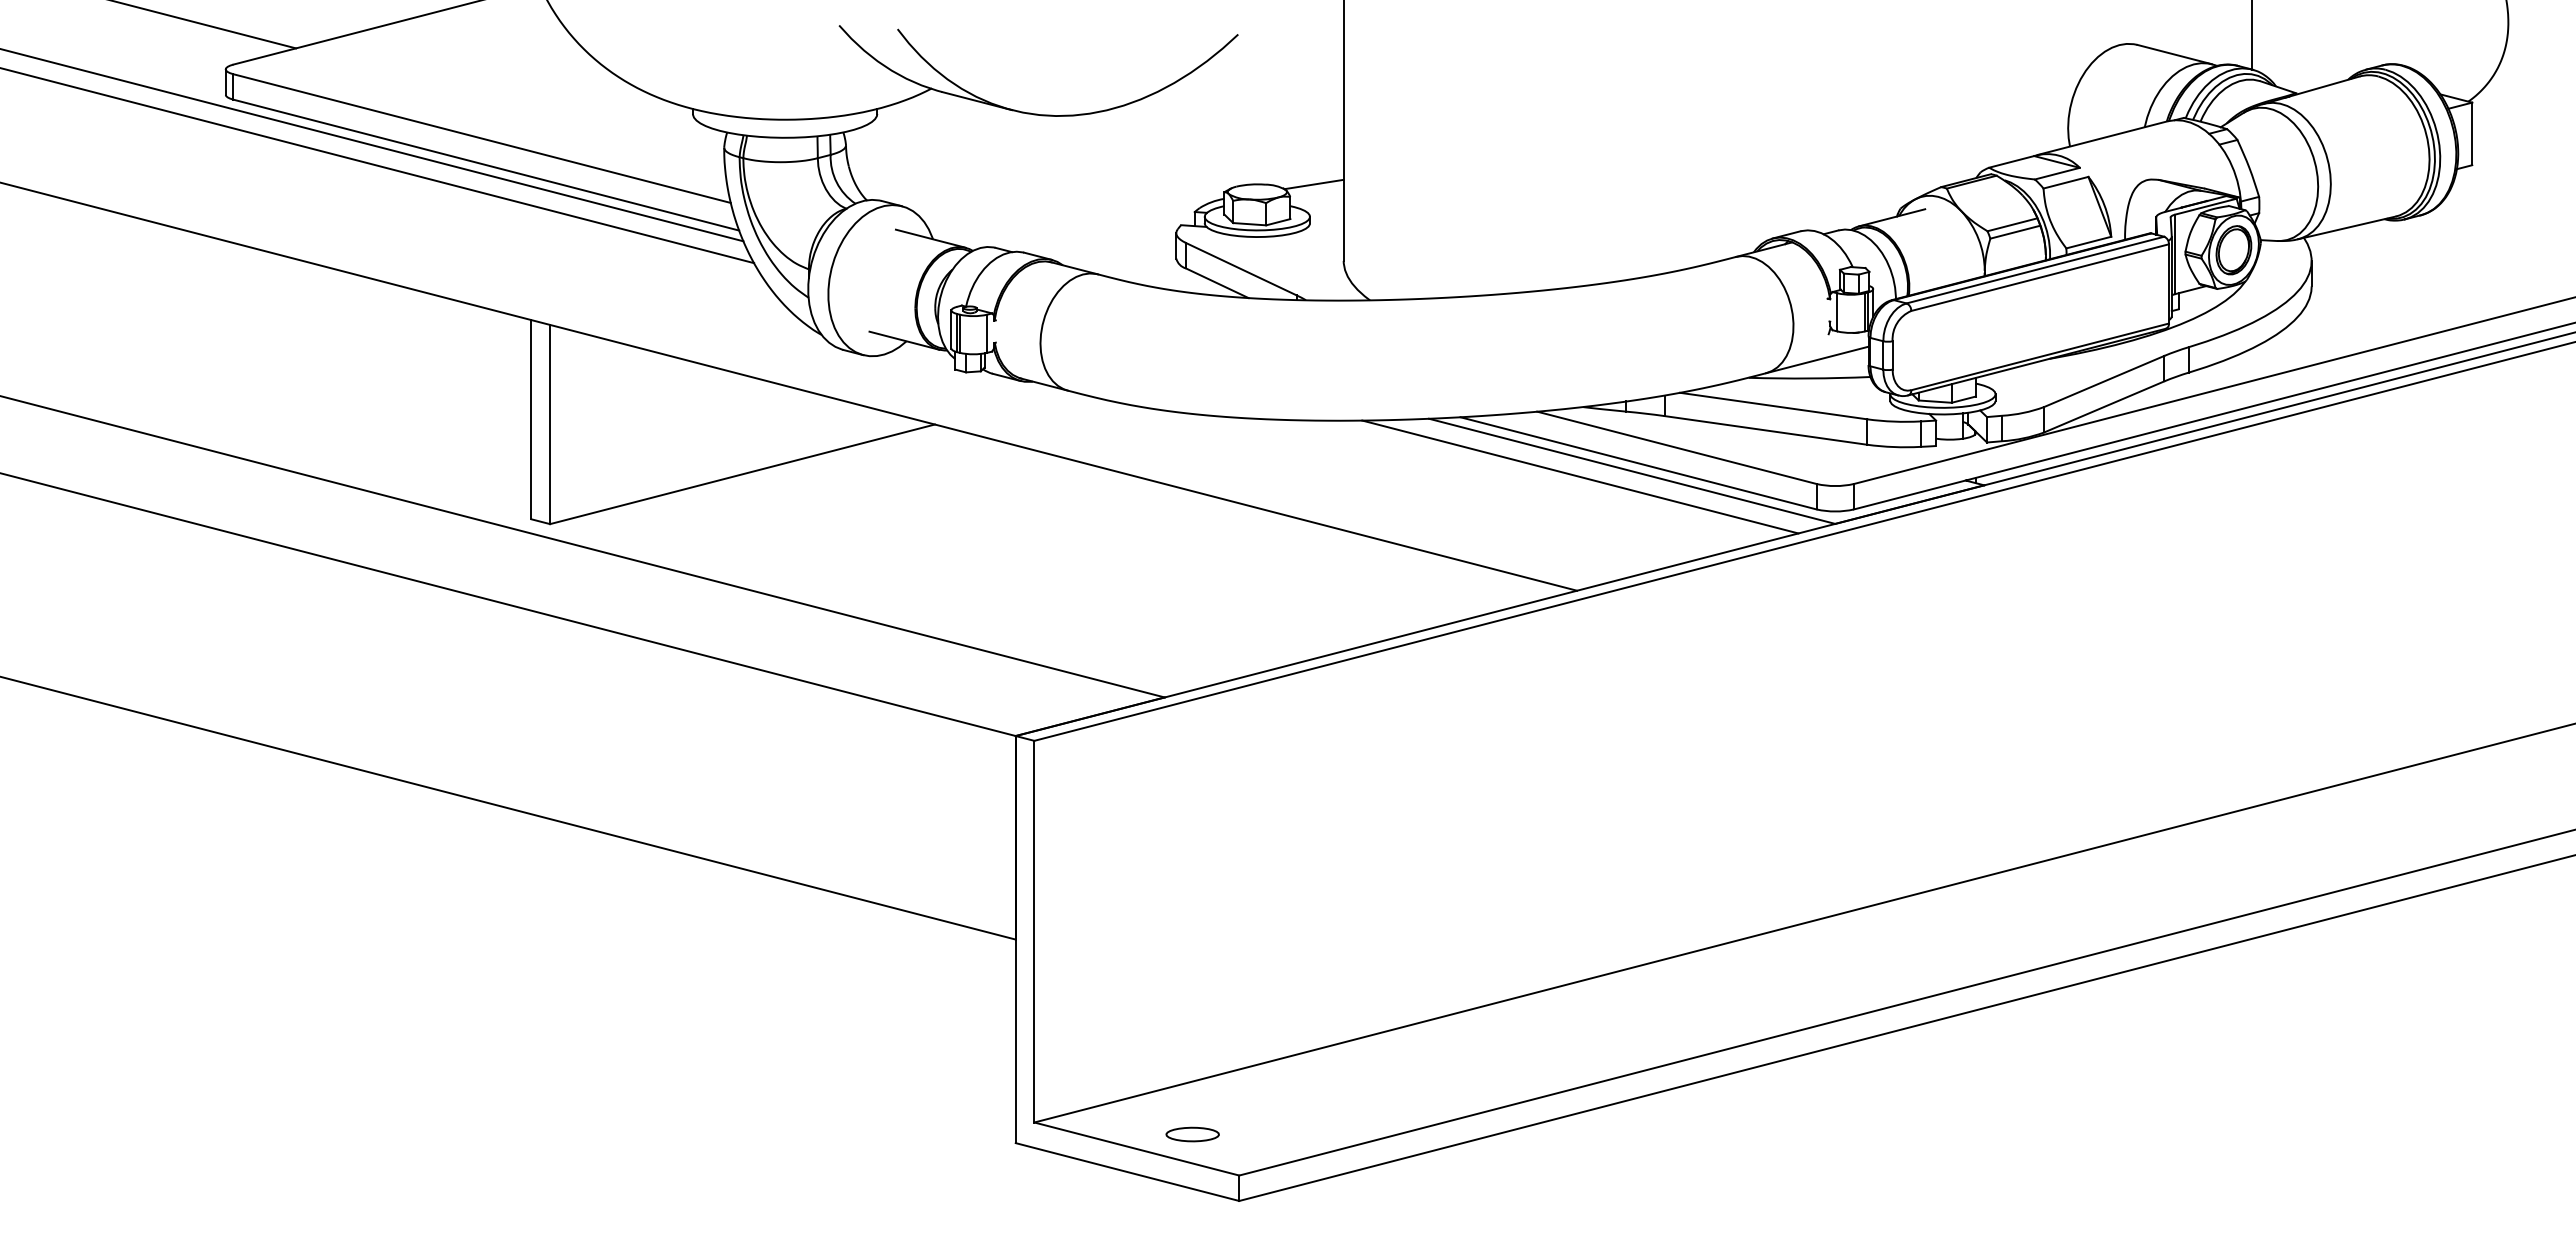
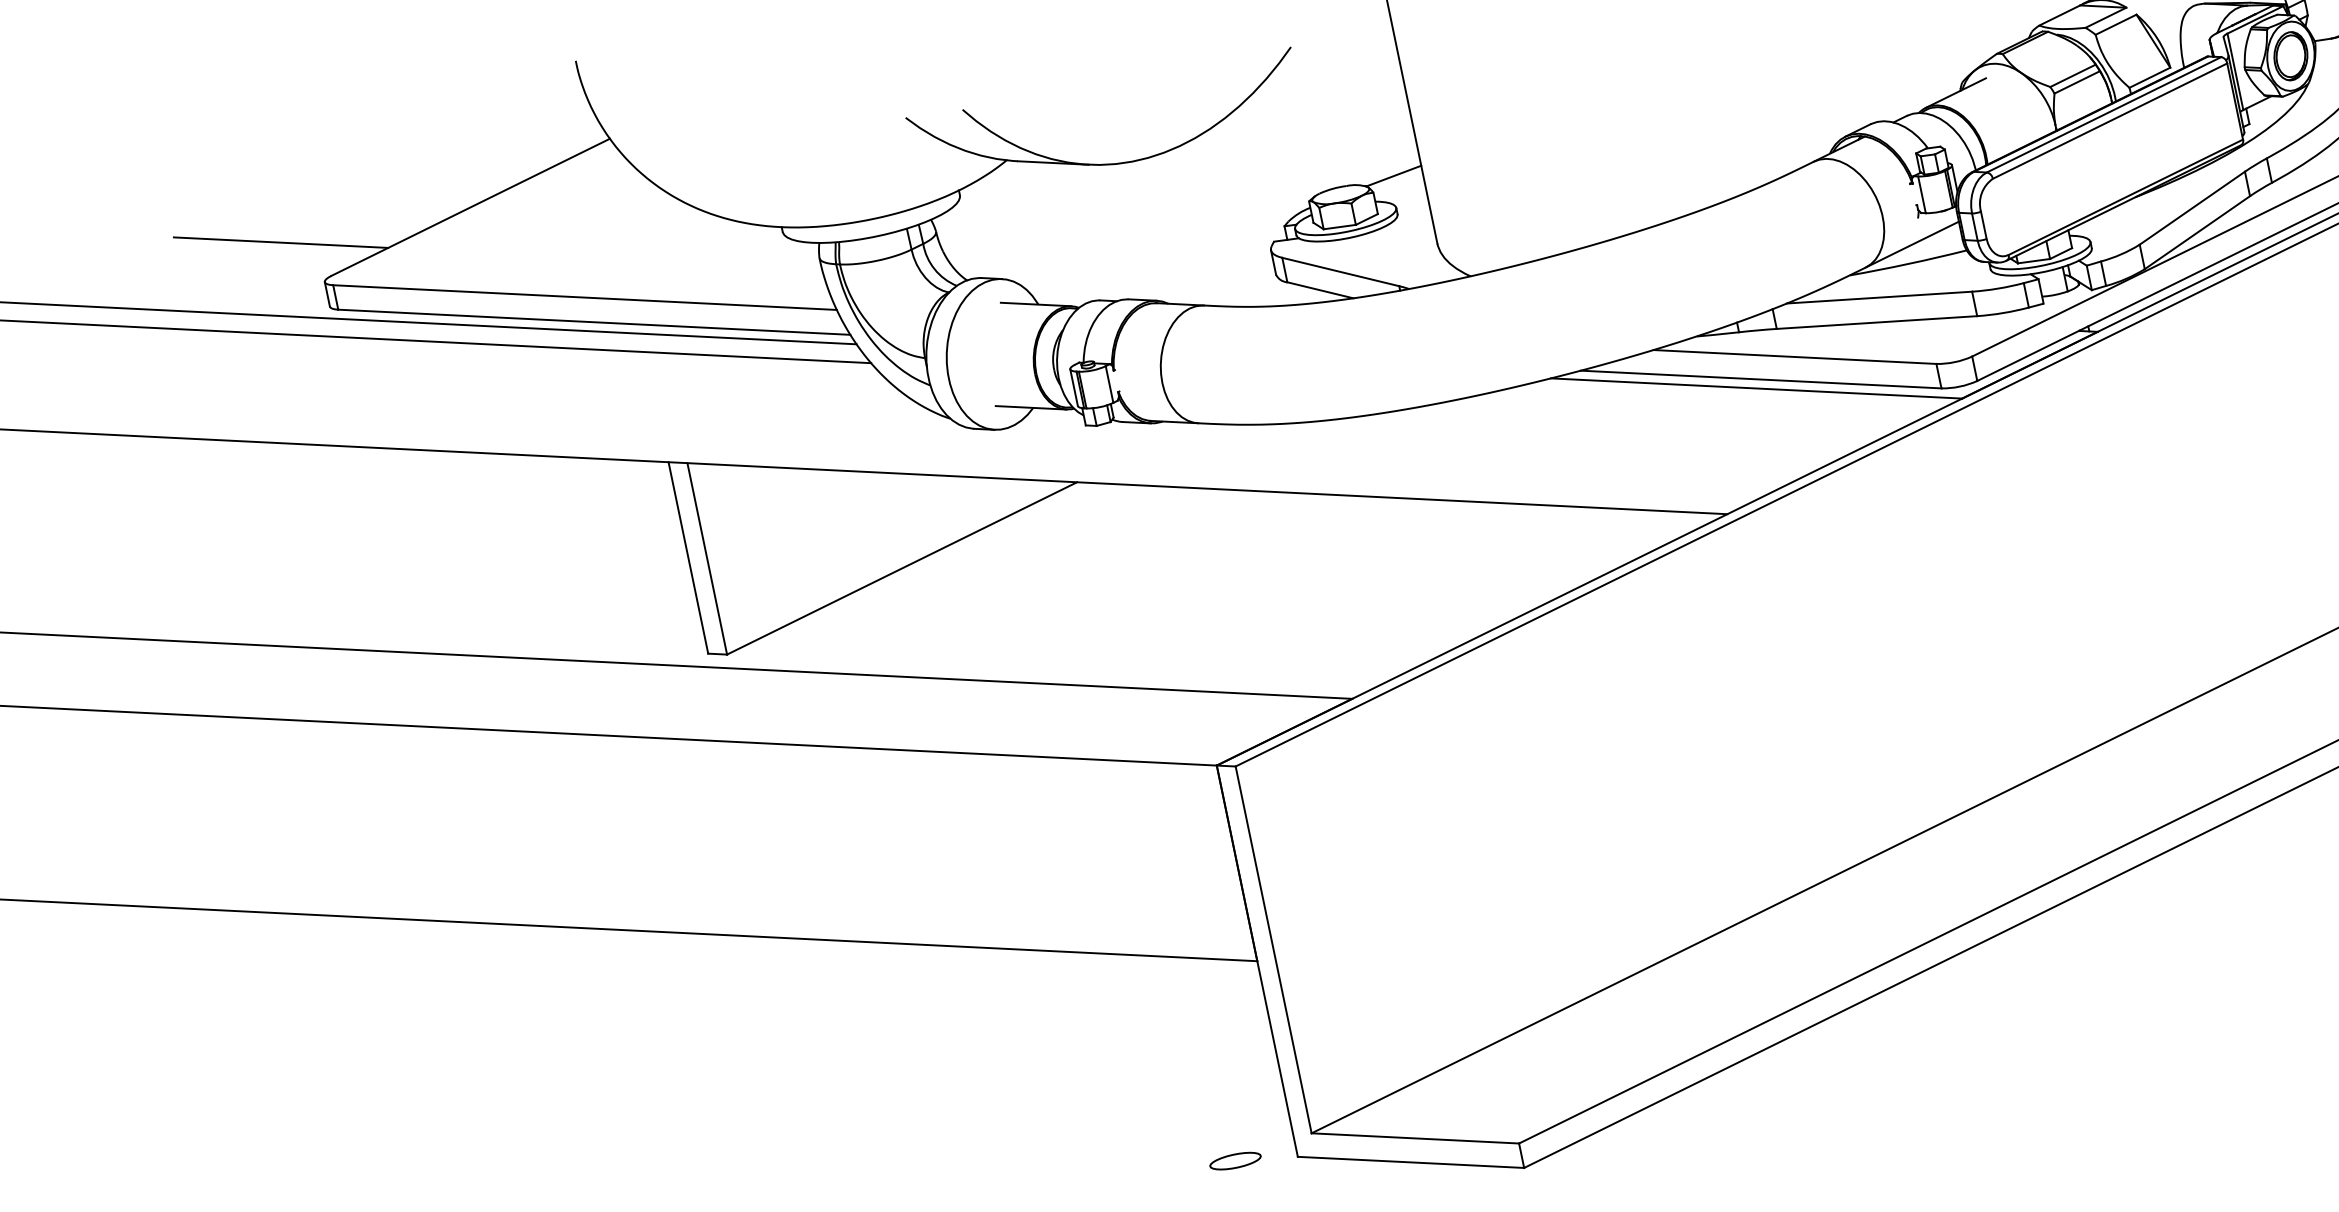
line: (1580, 476) -> (1707, 403), removed
part: (1192, 1134) -> (1235, 1161), moved

